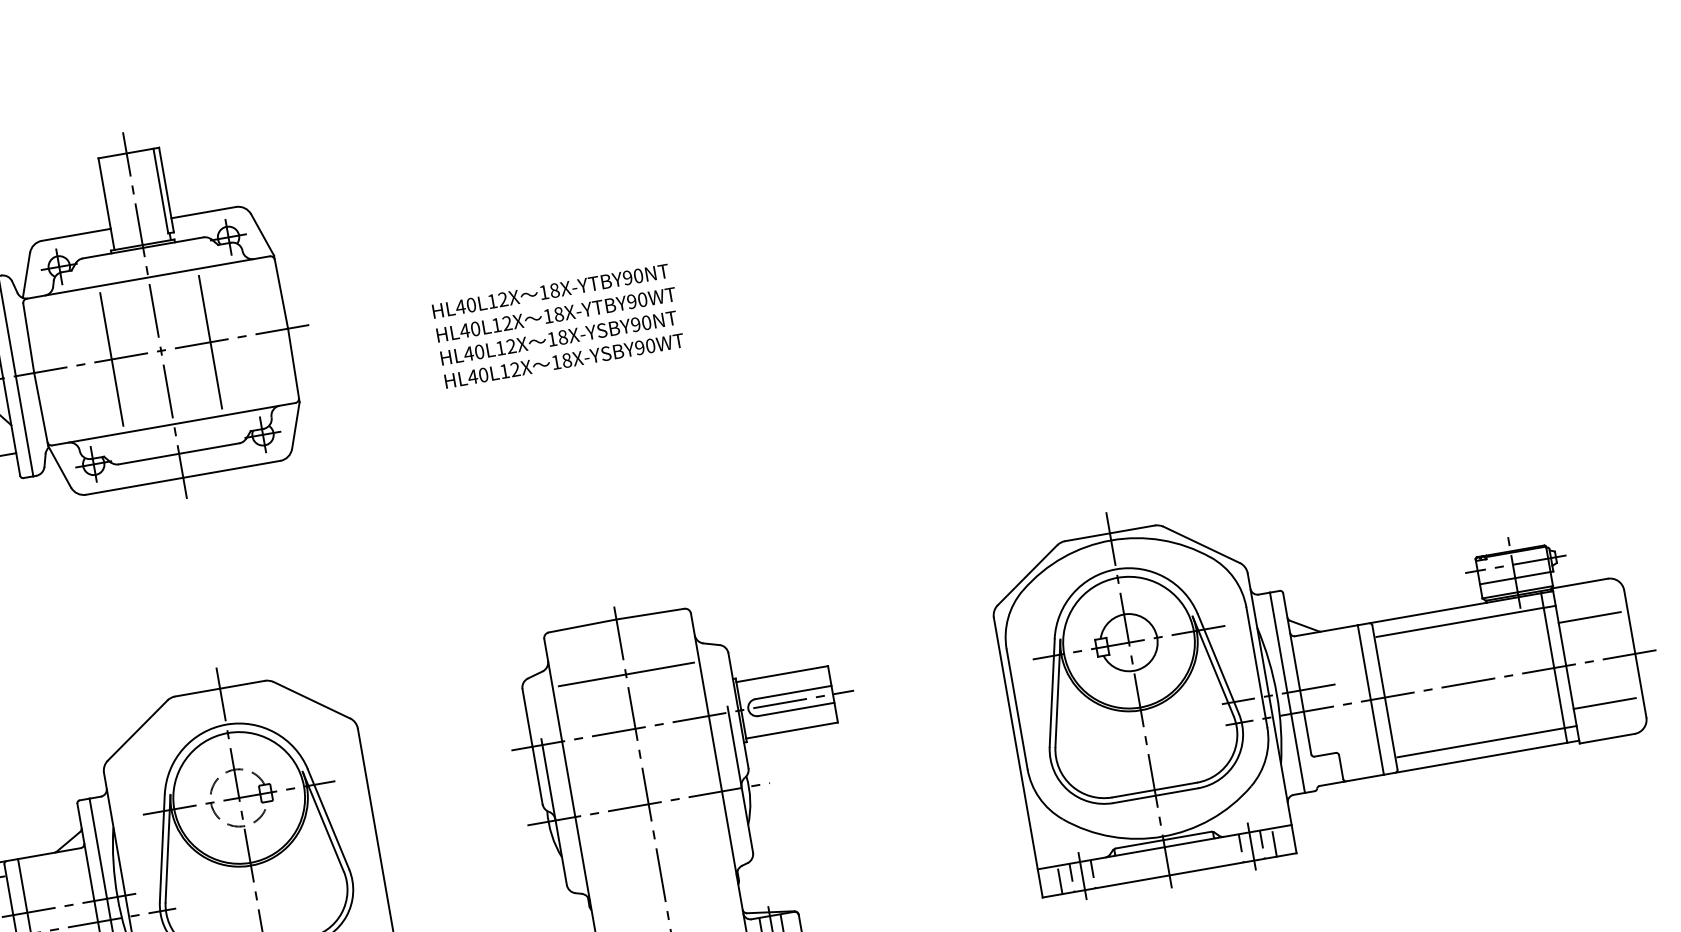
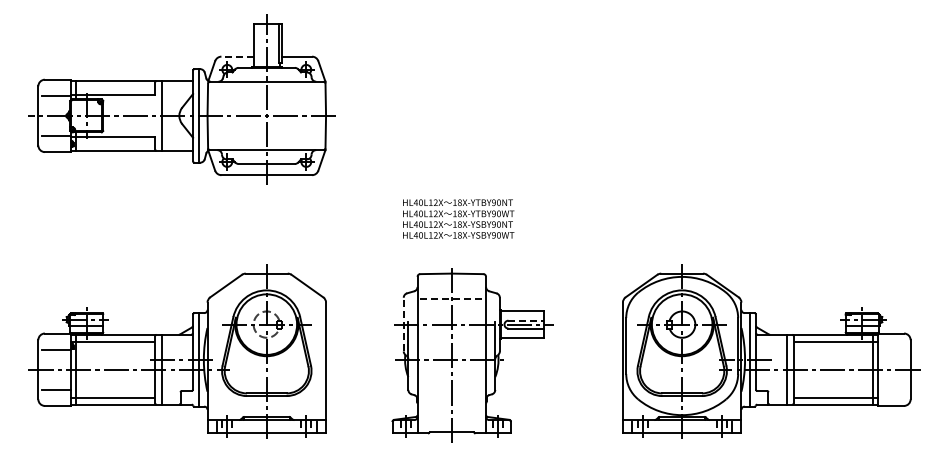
line: (76, 234) -> (237, 56), solid -> dashed
text: (557, 324) -> (458, 218), moved
line: (209, 341) -> (289, 115), removed
line: (111, 358) -> (243, 115), removed
line: (1588, 617) -> (892, 349), removed
line: (627, 674) -> (452, 299), solid -> dashed
line: (793, 692) -> (526, 320), solid -> dashed
line: (1603, 702) -> (892, 389), removed
line: (531, 746) -> (403, 324), solid -> dashed

